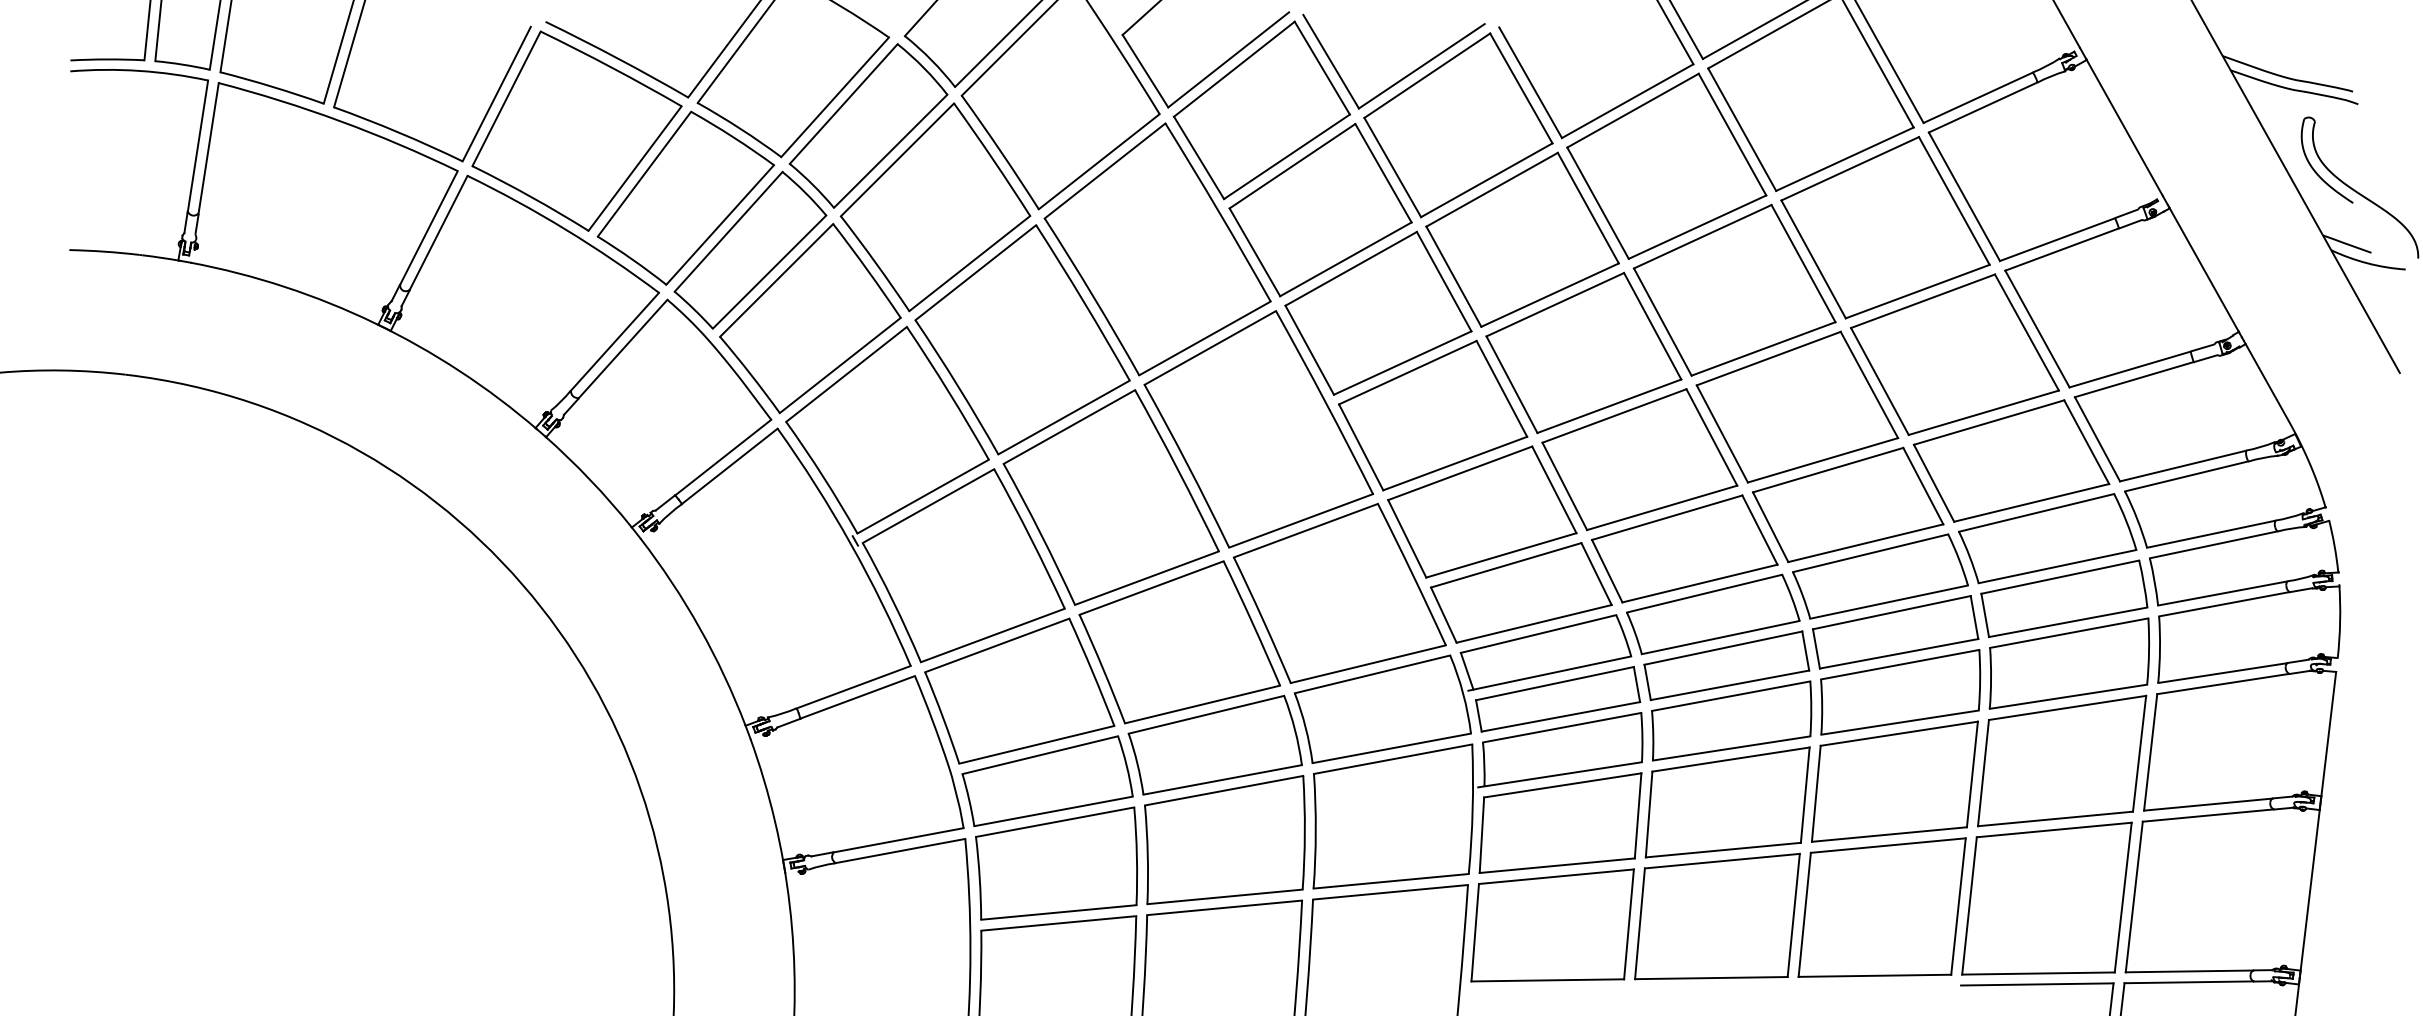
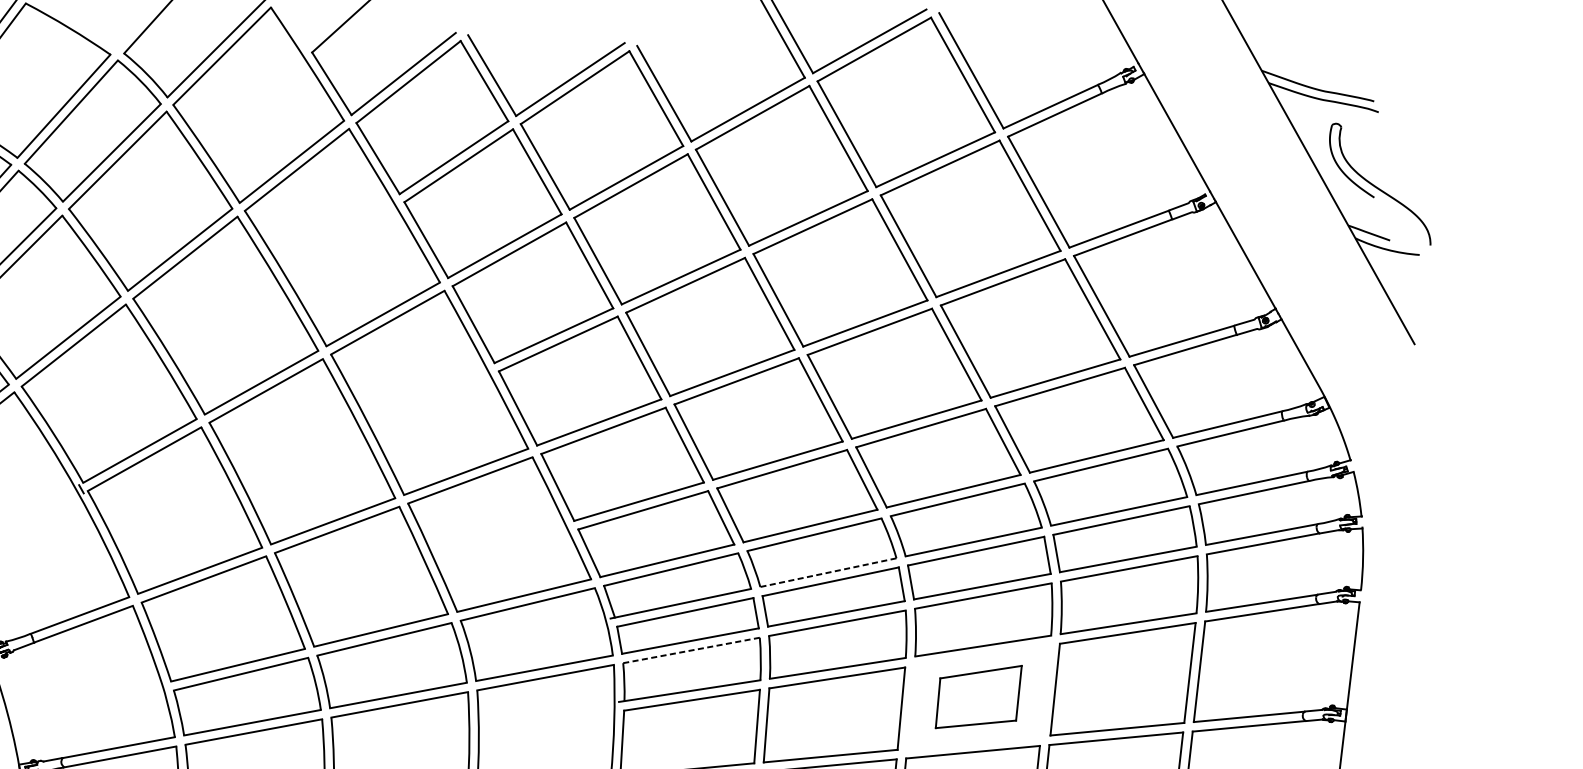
line: (1720, 637) -> (828, 572), solid -> dashed
line: (1562, 727) -> (691, 650), solid -> dashed
part: (1894, 781) -> (978, 696), size x0.6

